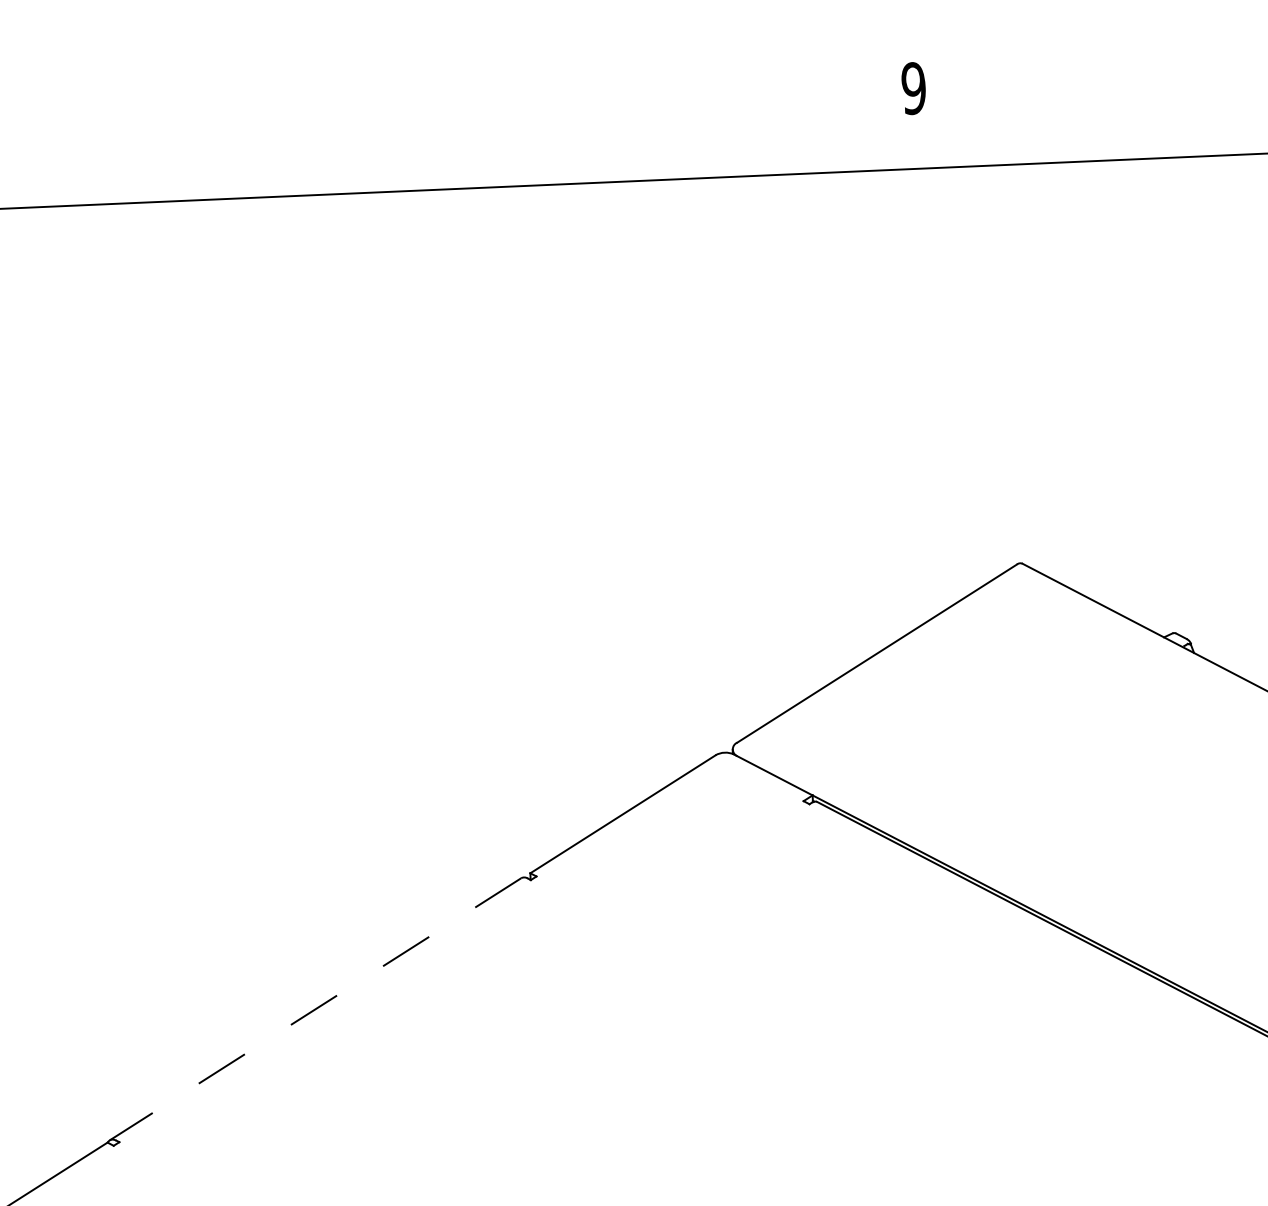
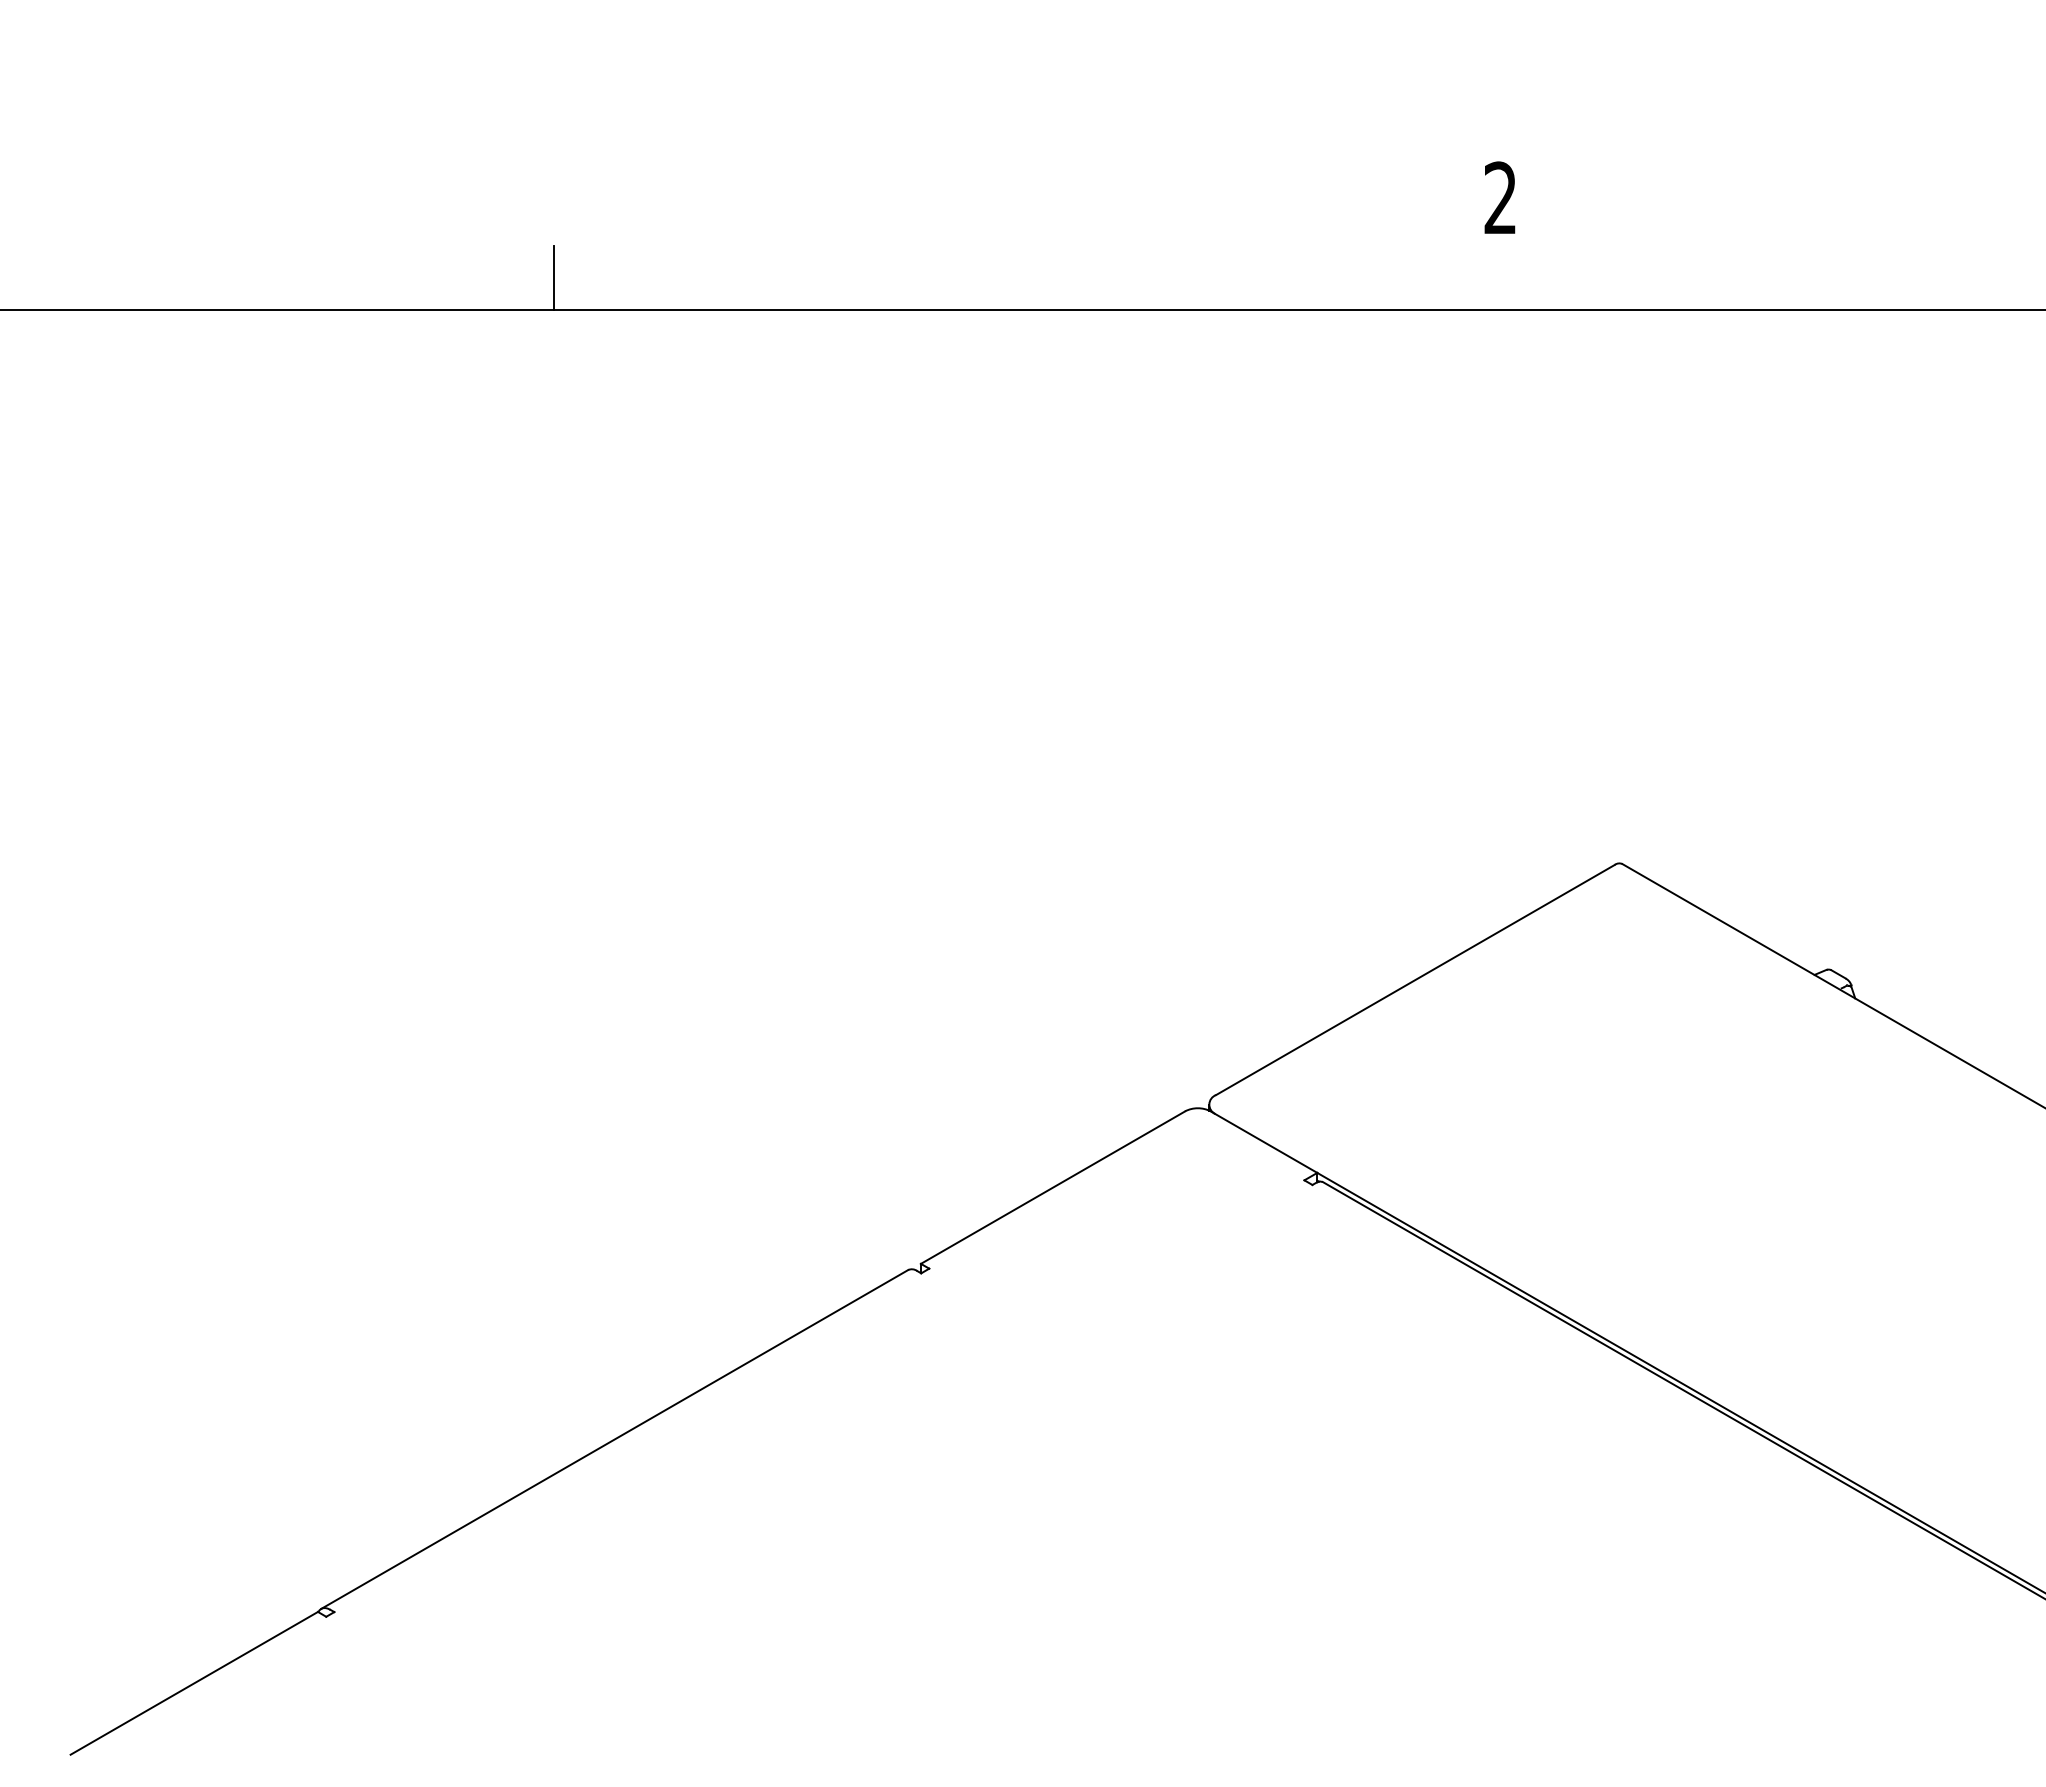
text: (913, 88) -> (1500, 198), 9 -> 2
line: (235, 175) -> (554, 277), added
line: (315, 1009) -> (614, 1439), dashed -> solid

